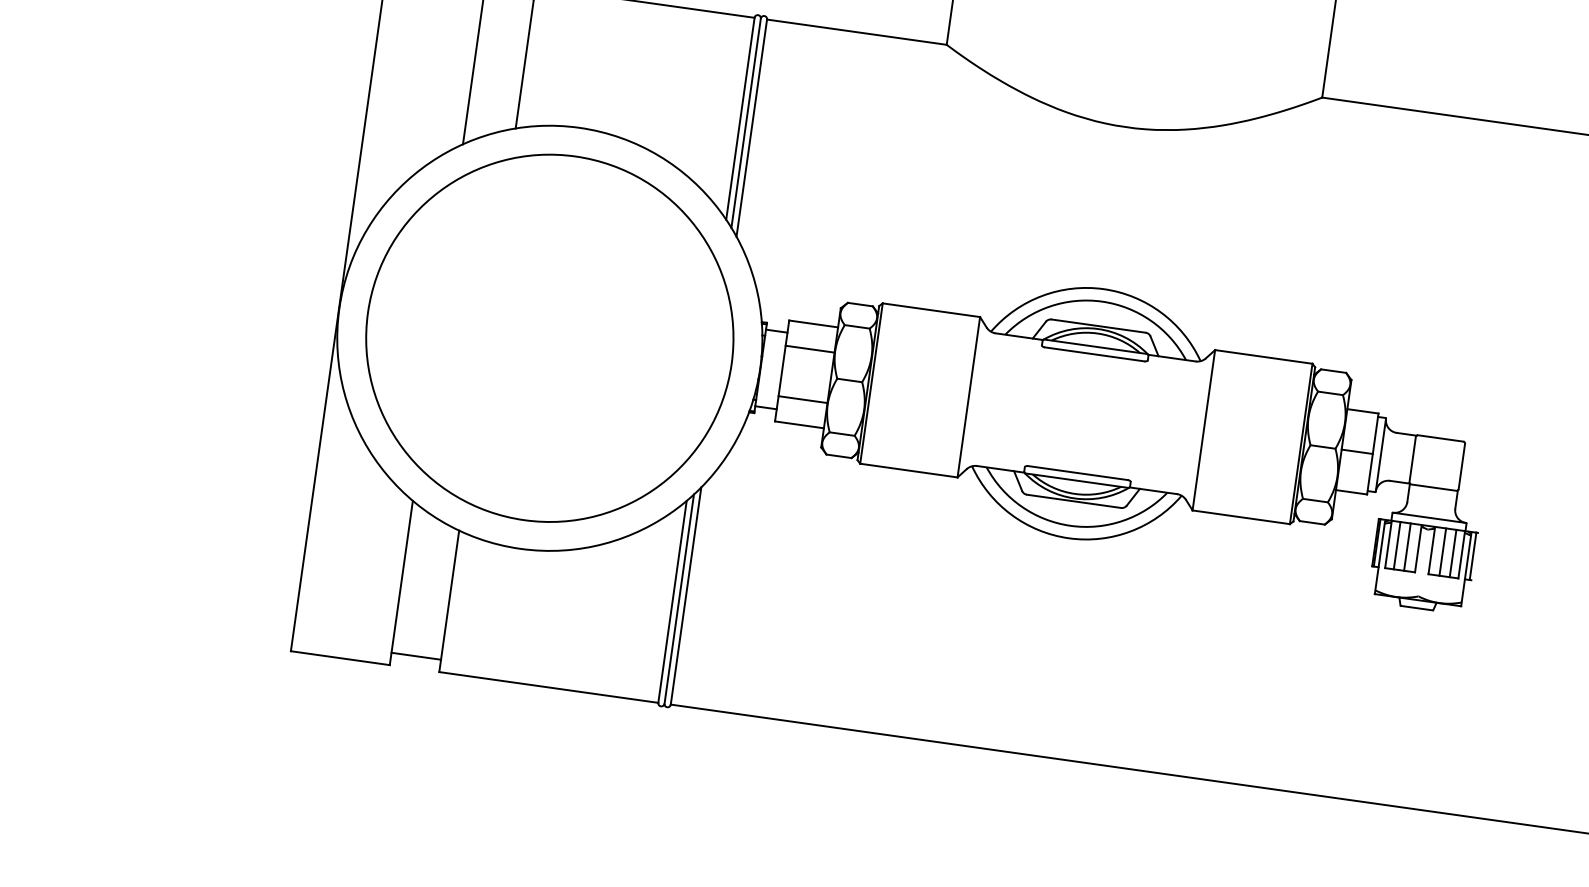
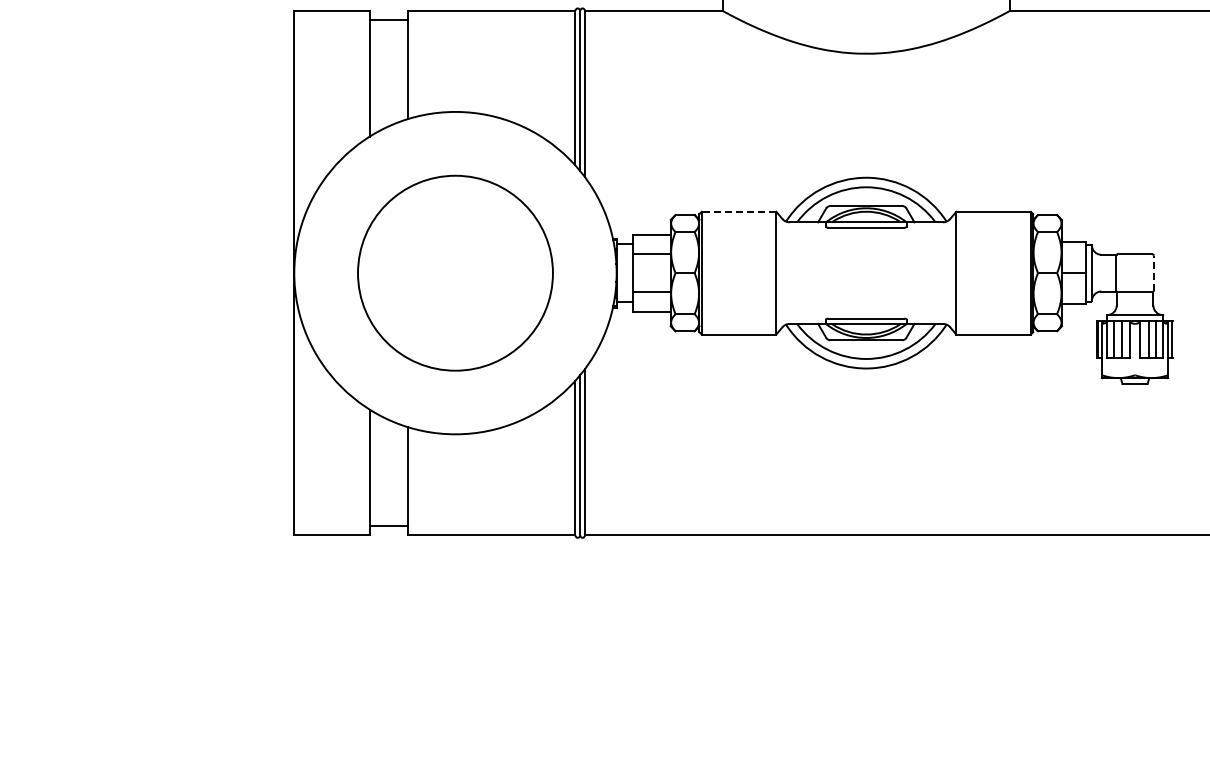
line: (930, 309) -> (738, 211), solid -> dashed
circle: (549, 338) -> (455, 273), size x0.7
line: (1461, 465) -> (1153, 272), solid -> dashed

